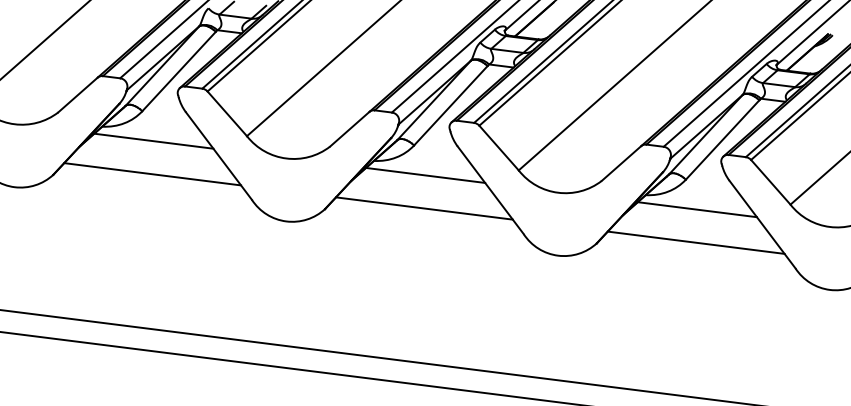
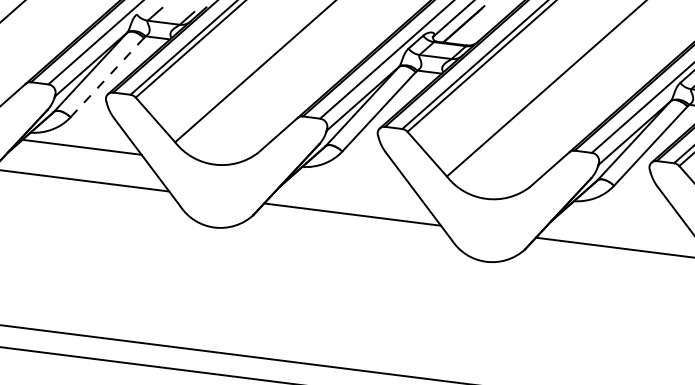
line: (178, 71) -> (106, 77), solid -> dashed
line: (425, 174) -> (353, 180), removed
line: (696, 209) -> (624, 215), removed

